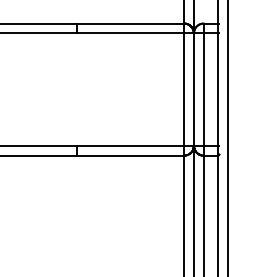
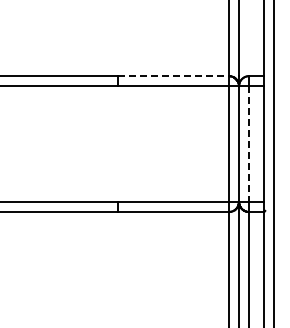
line: (131, 23) -> (174, 76), solid -> dashed
line: (204, 90) -> (249, 144), solid -> dashed

